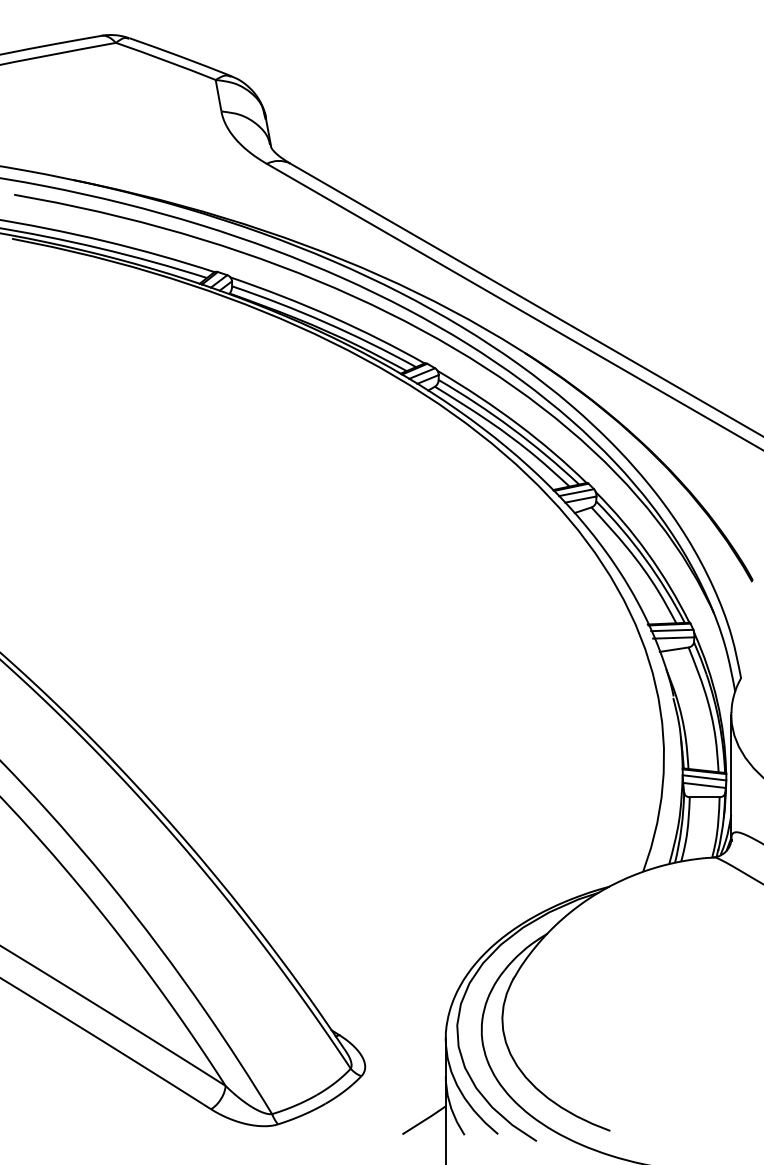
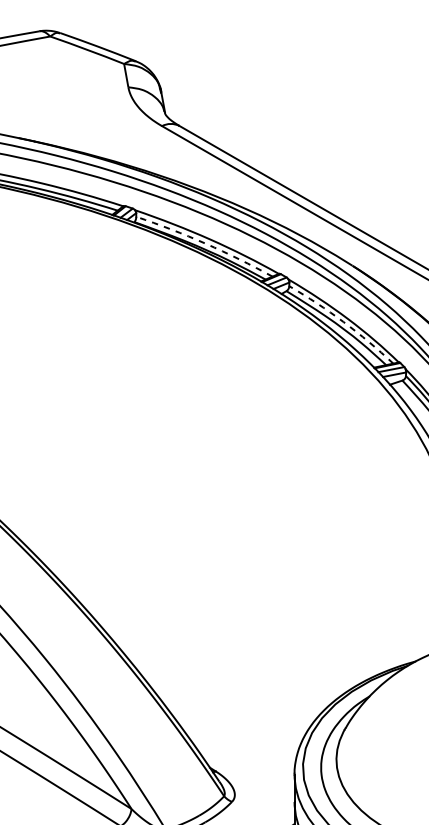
arc: (325, 322) -> (205, 243), solid -> dashed
arc: (511, 428) -> (343, 322), solid -> dashed

